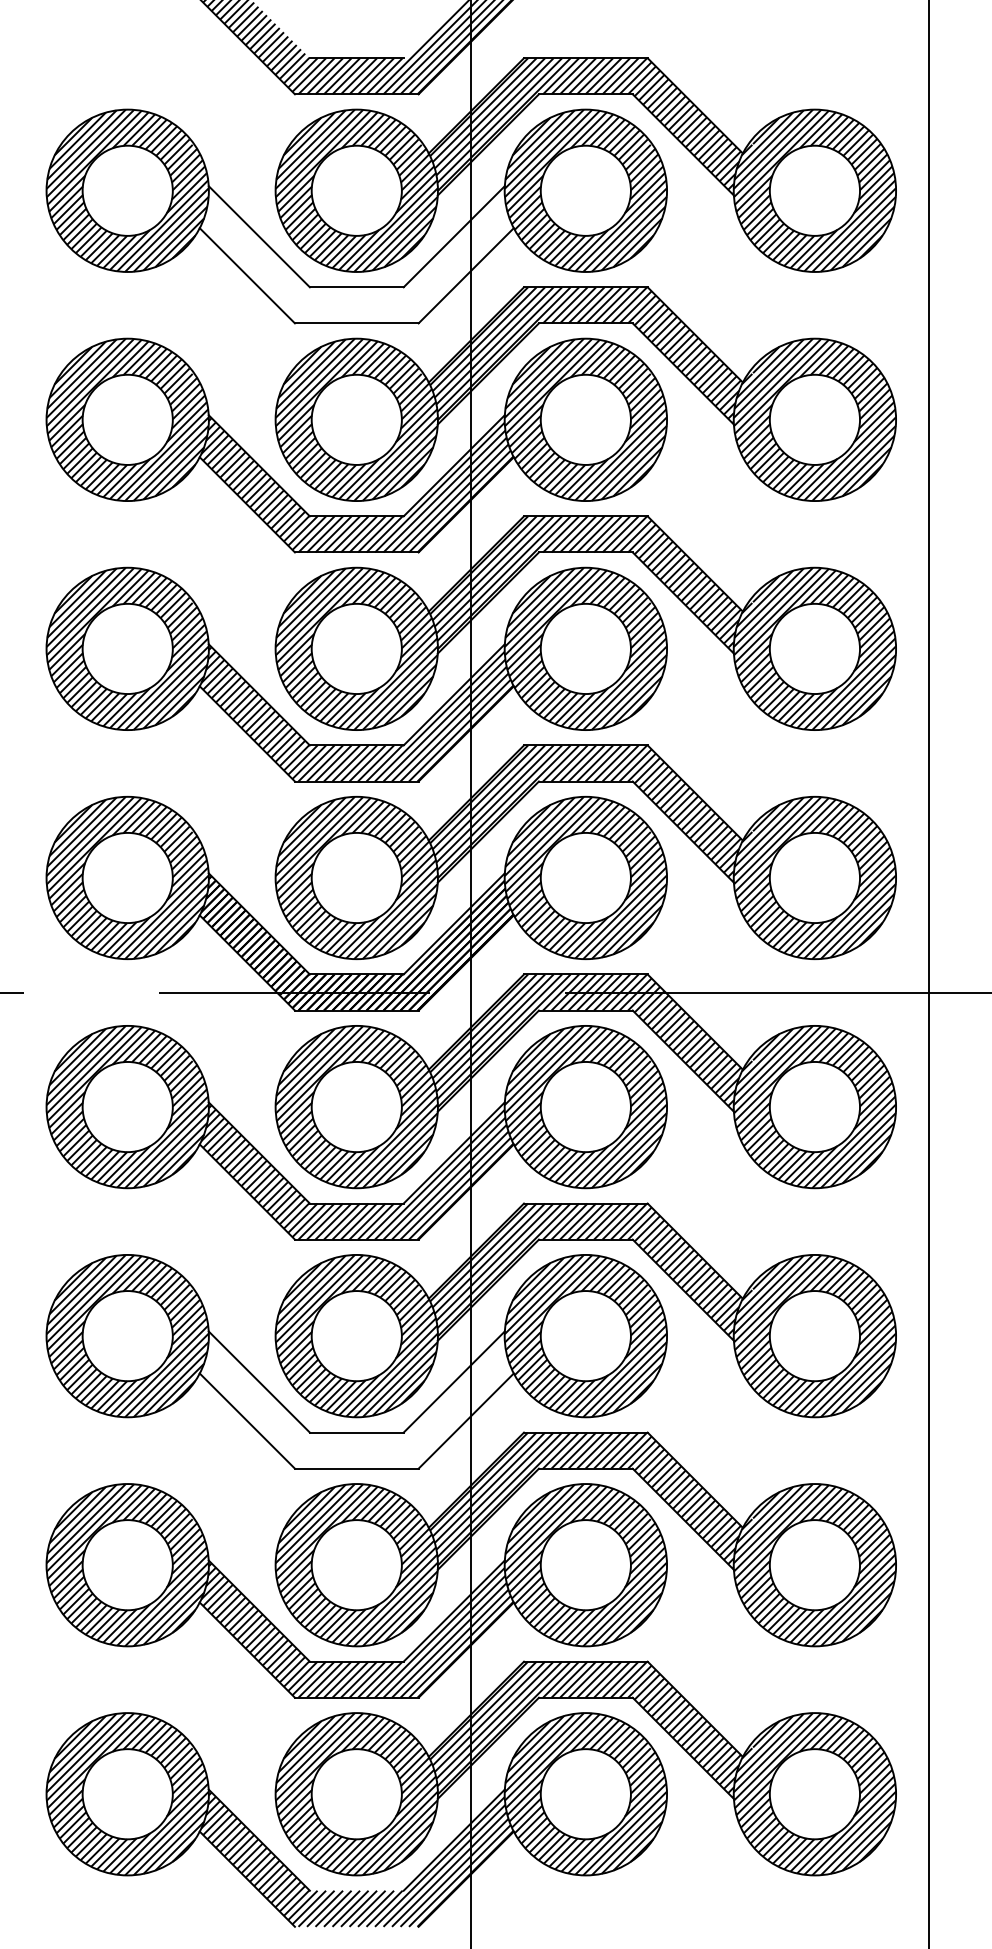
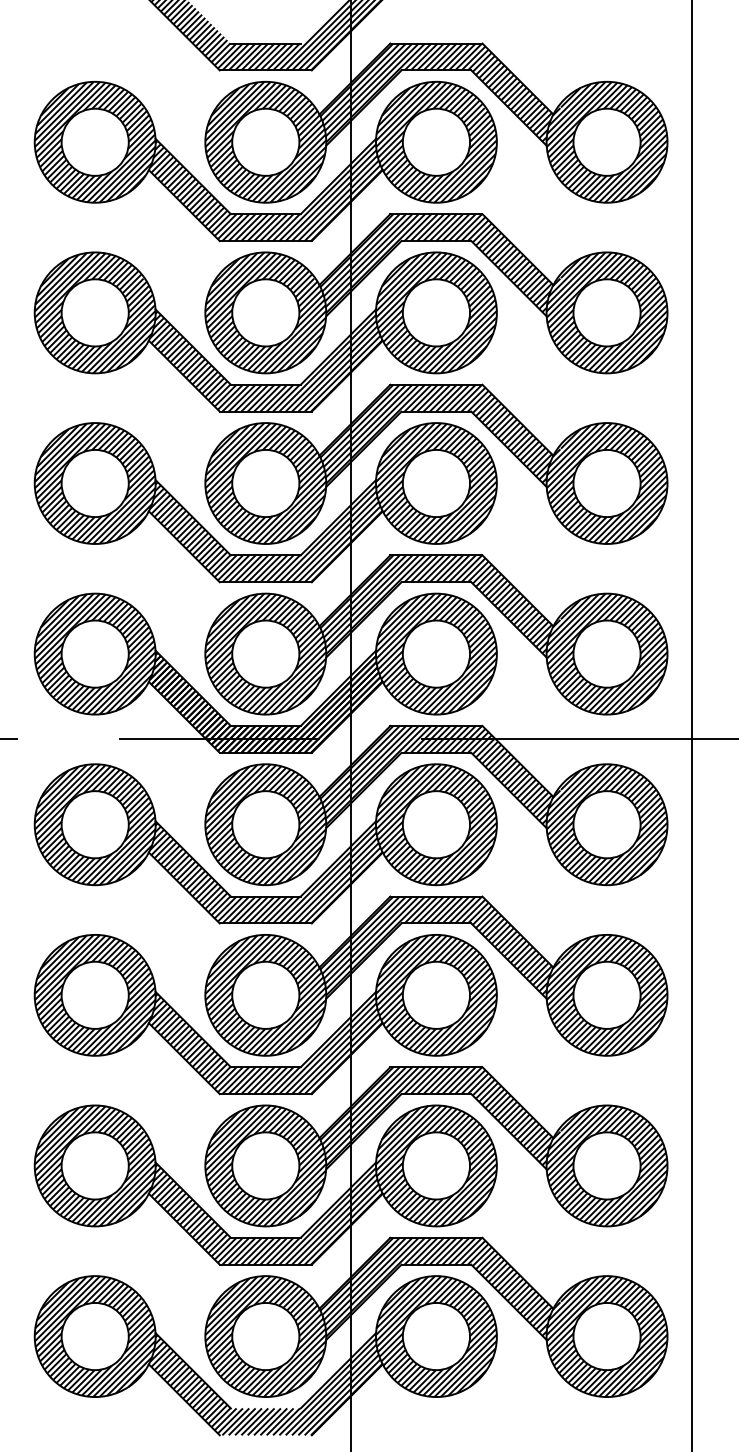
hatch: (357, 256) -> (266, 191), added
hatch: (357, 1402) -> (266, 1044), added

